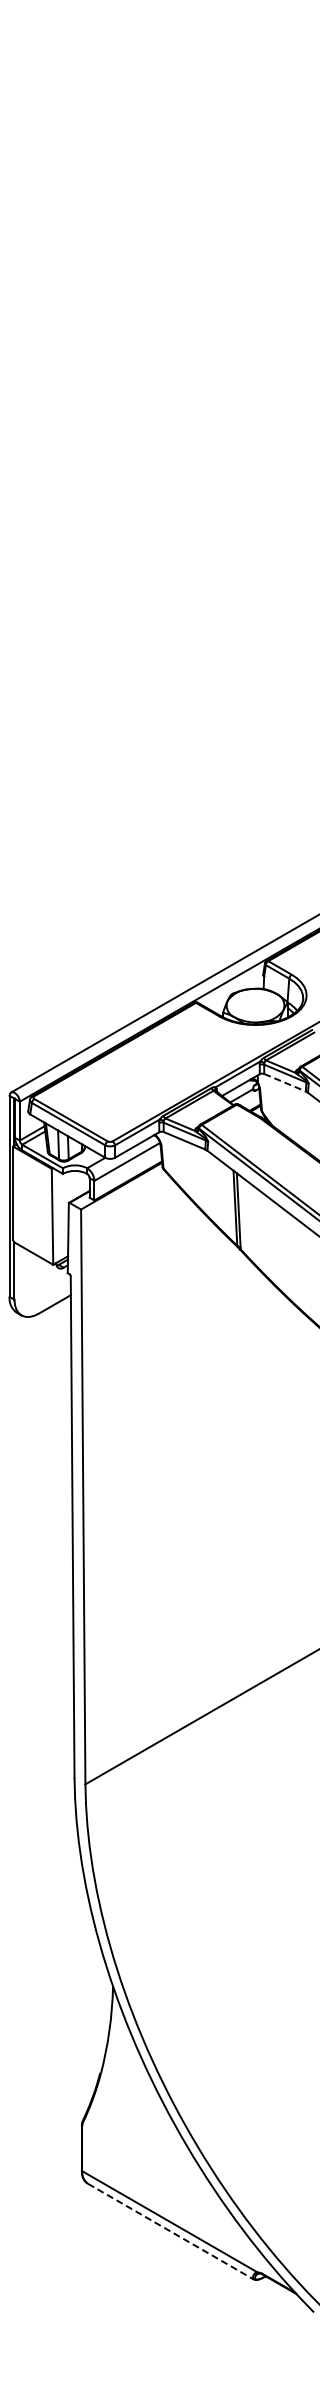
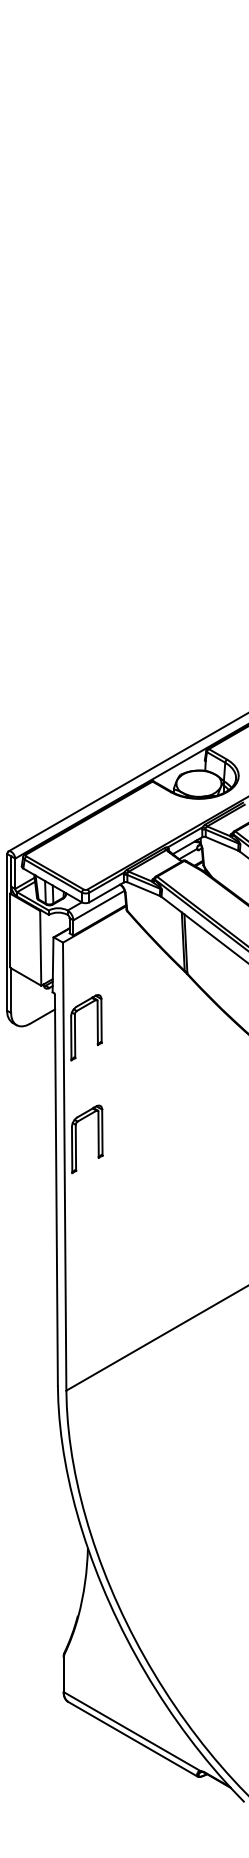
line: (285, 1082) -> (222, 843), dashed -> solid
part: (97, 1318) -> (75, 1027), added
part: (98, 1461) -> (76, 1139), added
line: (170, 2231) -> (132, 1739), dashed -> solid

